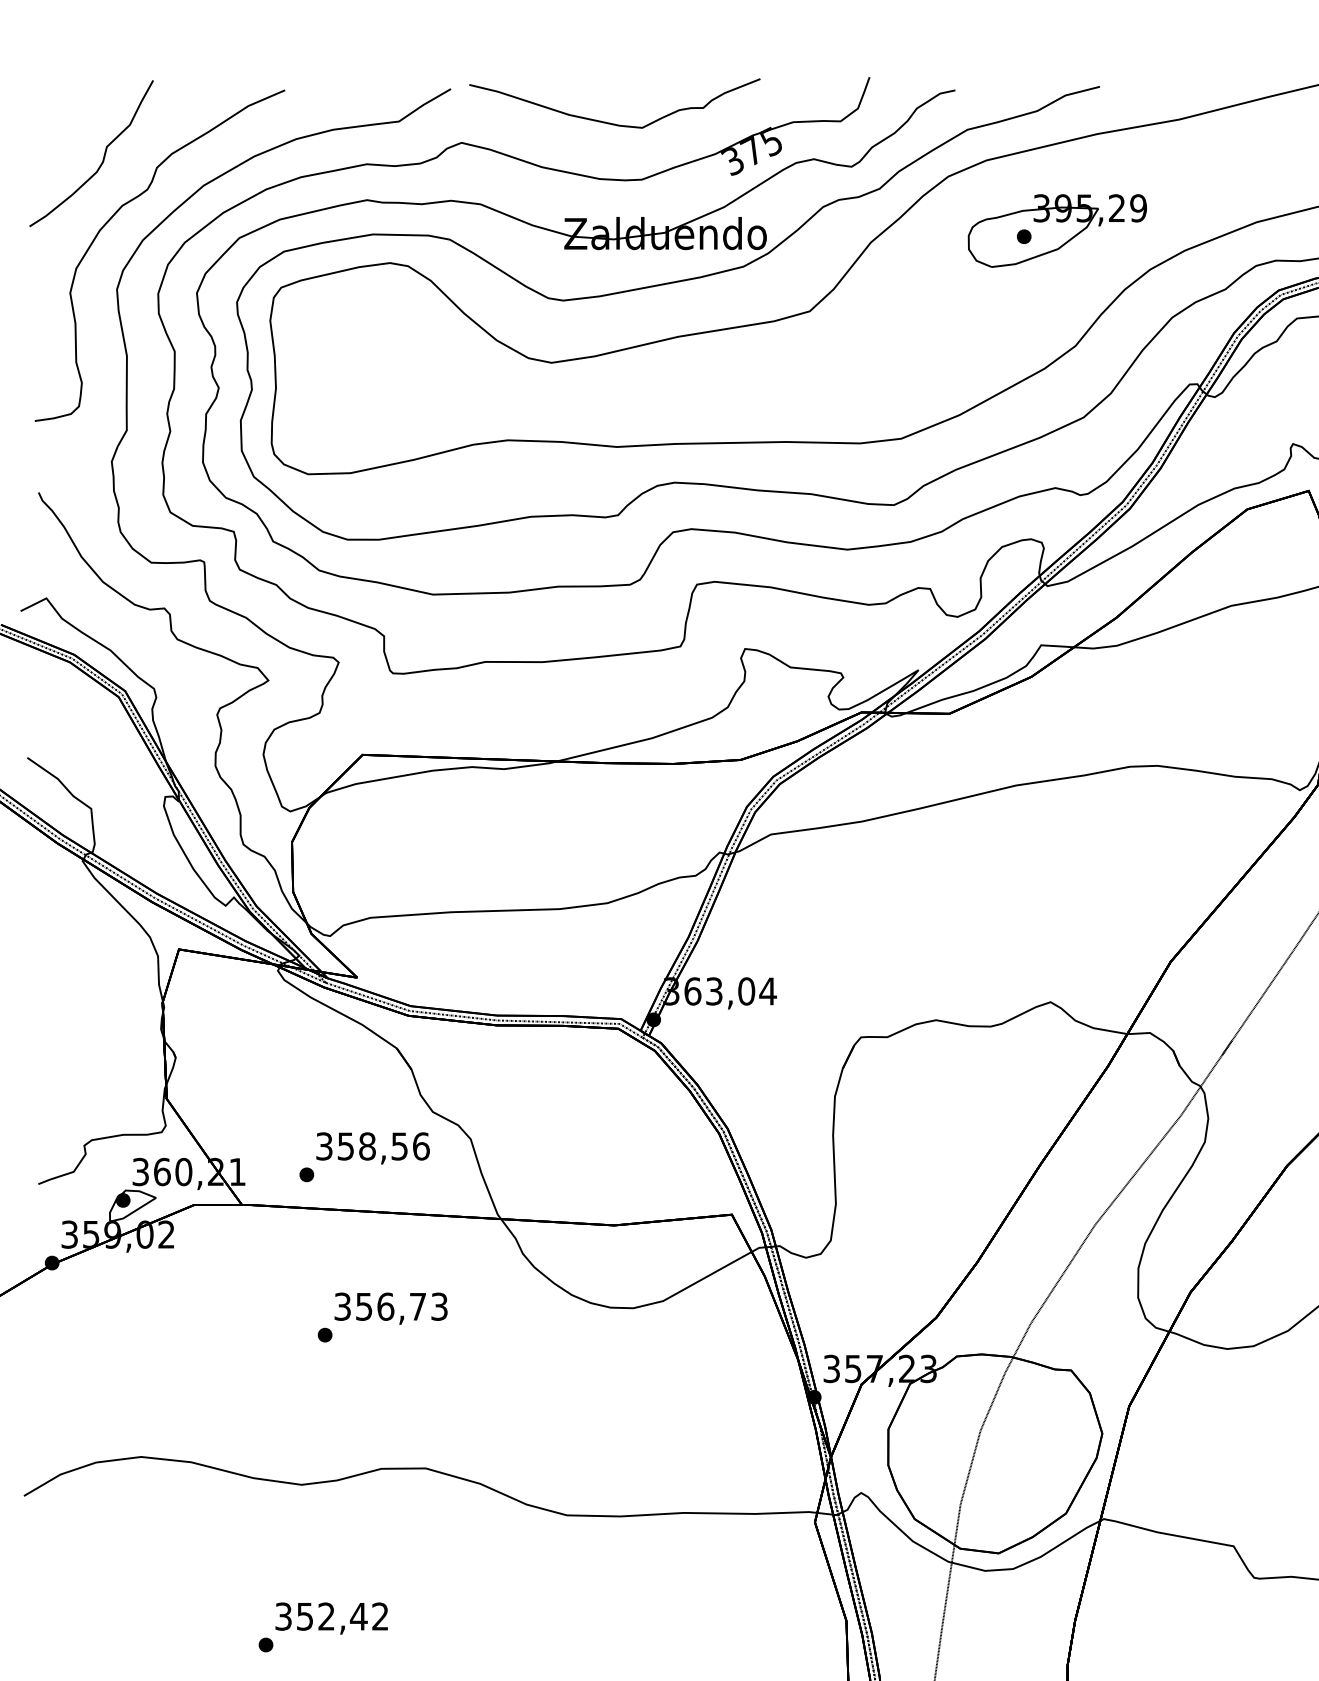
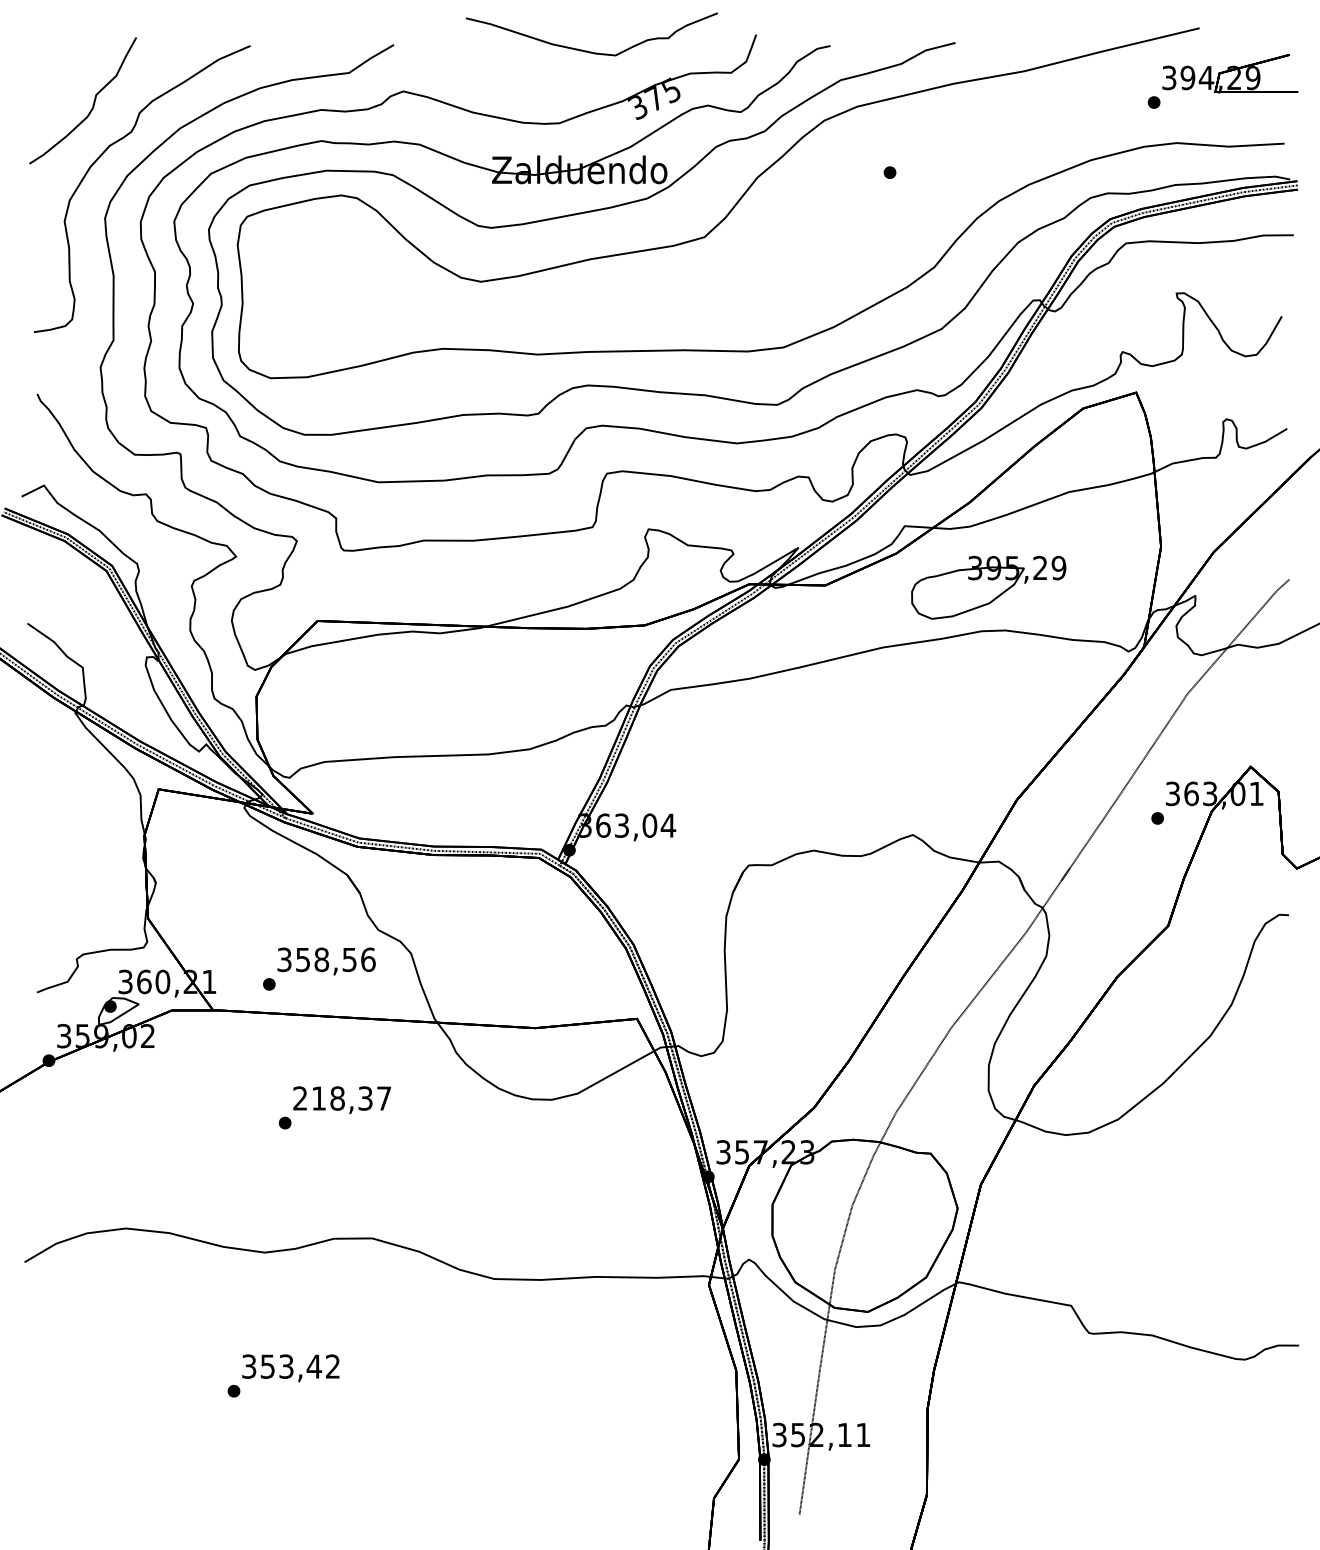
curve: (609, 122) -> (587, 50), moved
part: (1057, 230) -> (988, 587), moved
text: (391, 1306) -> (342, 1098), 356,73 -> 218,37
text: (326, 1616) -> (286, 1366), 352,42 -> 353,42

